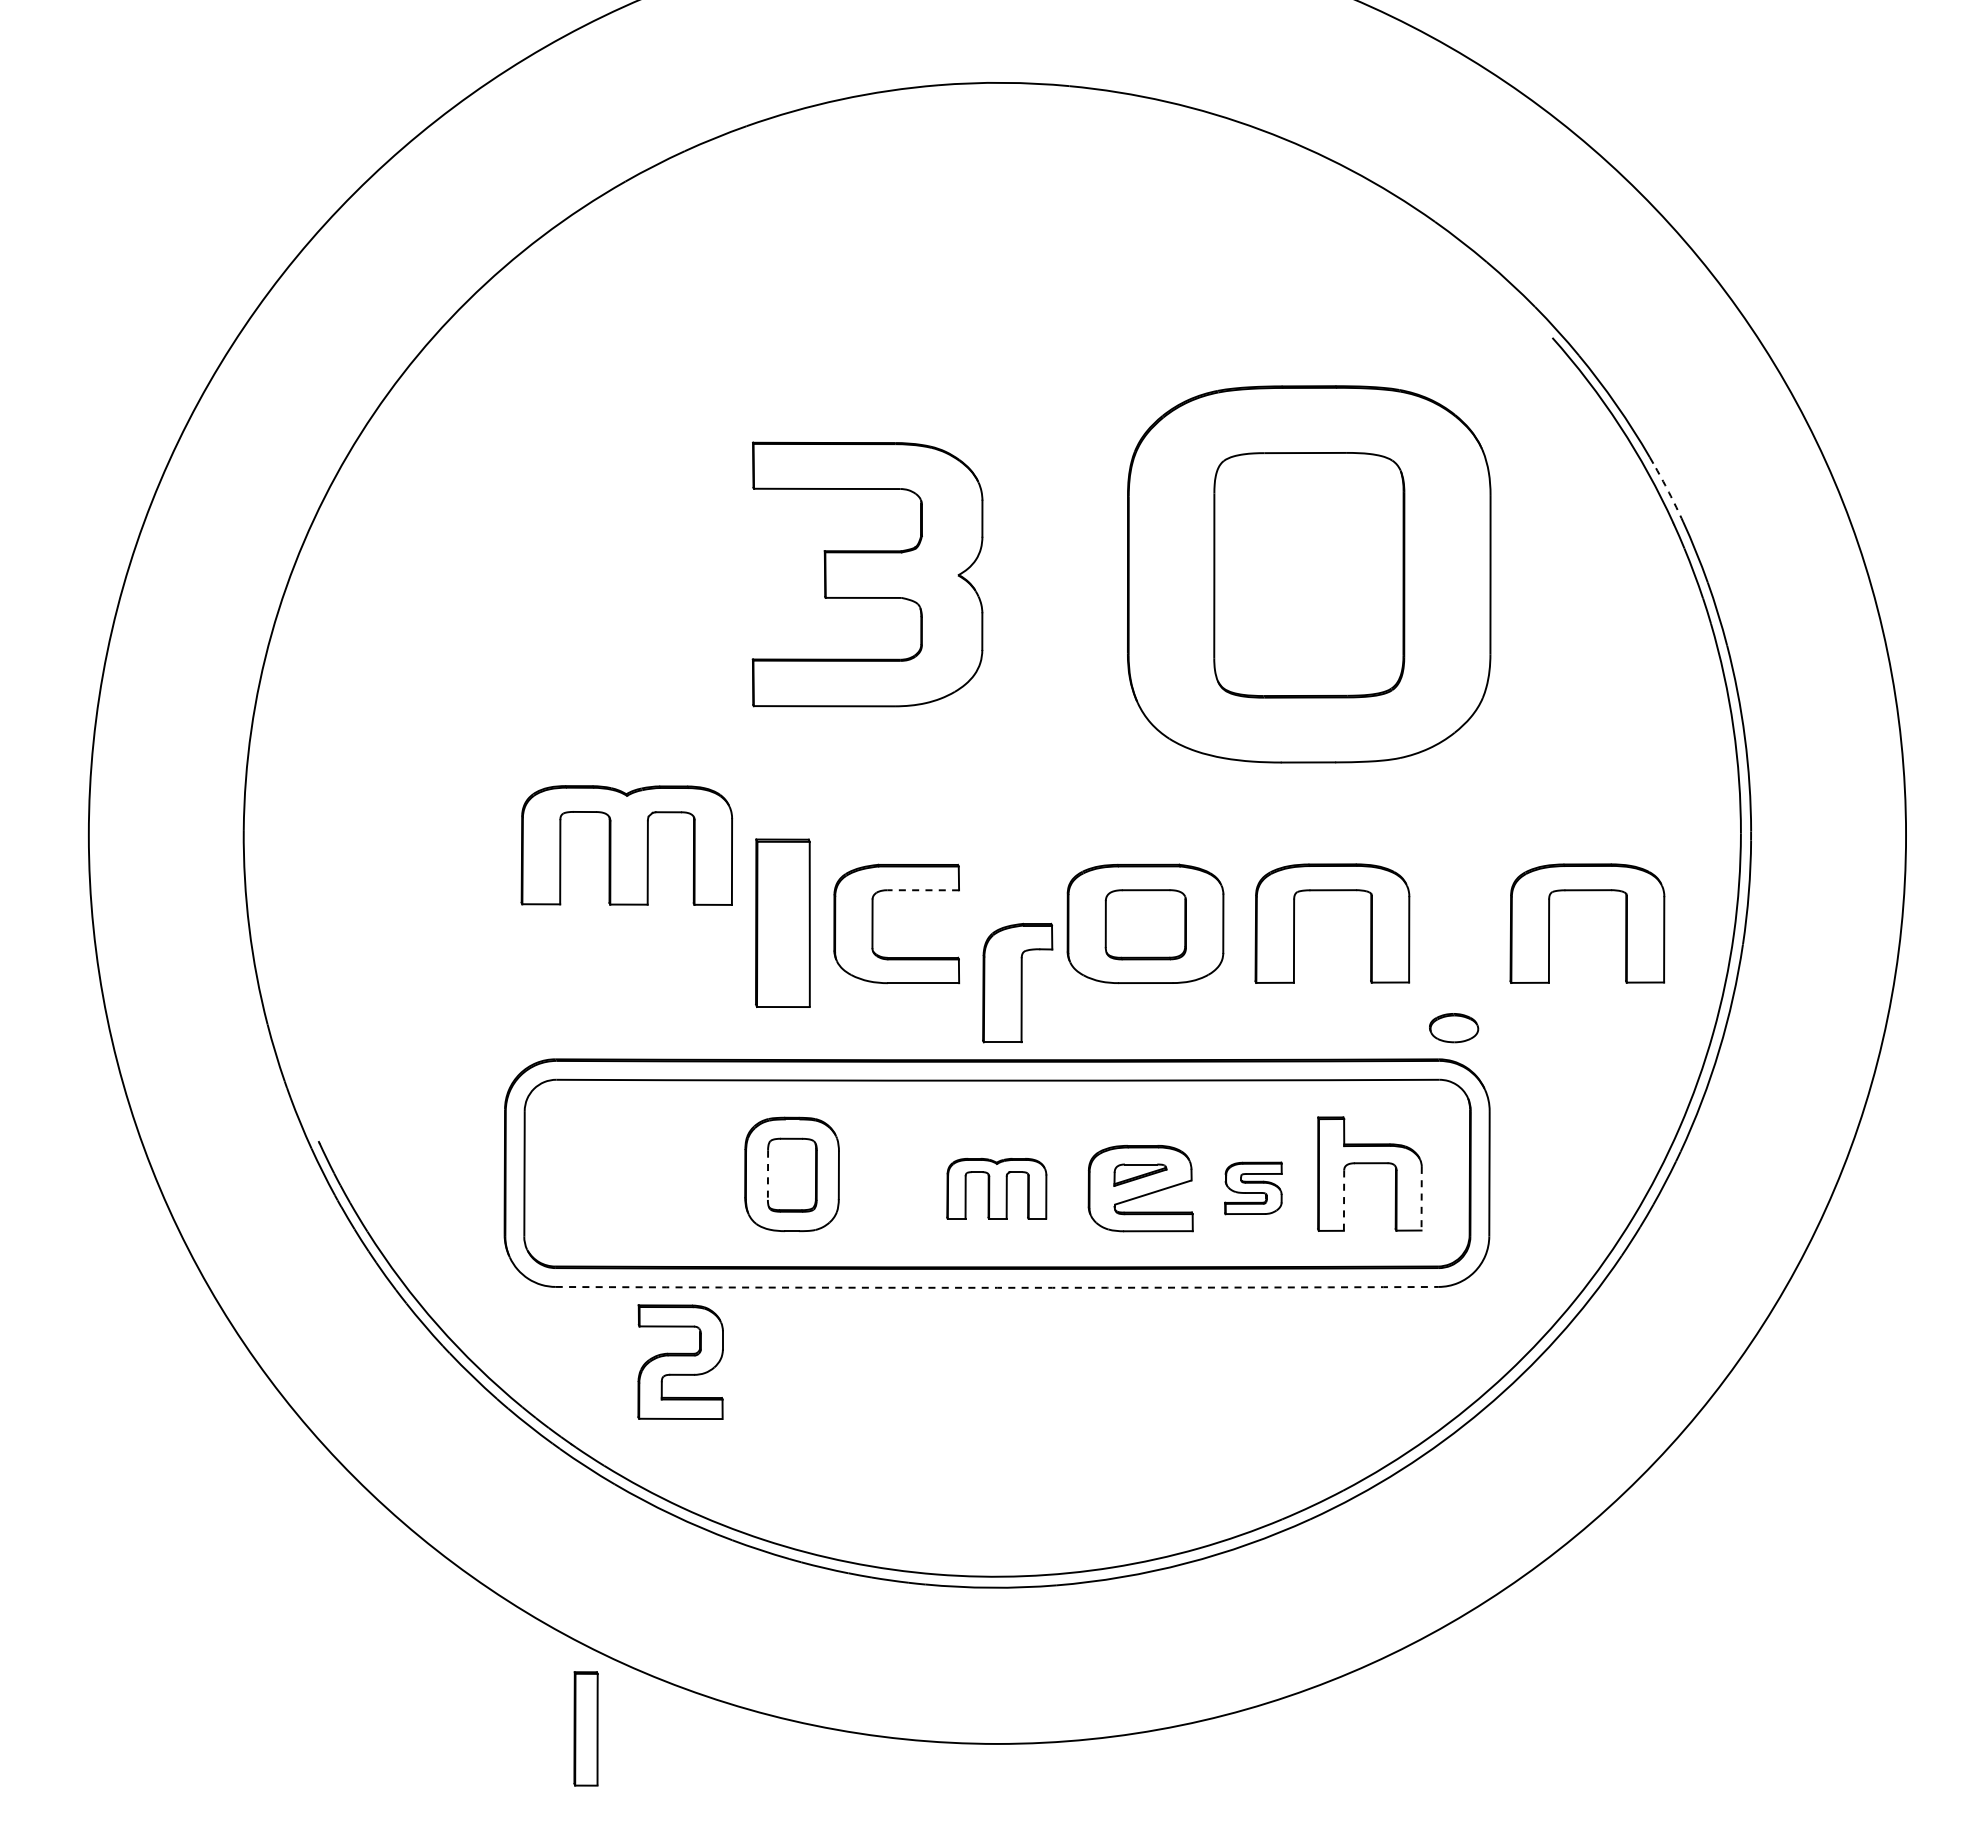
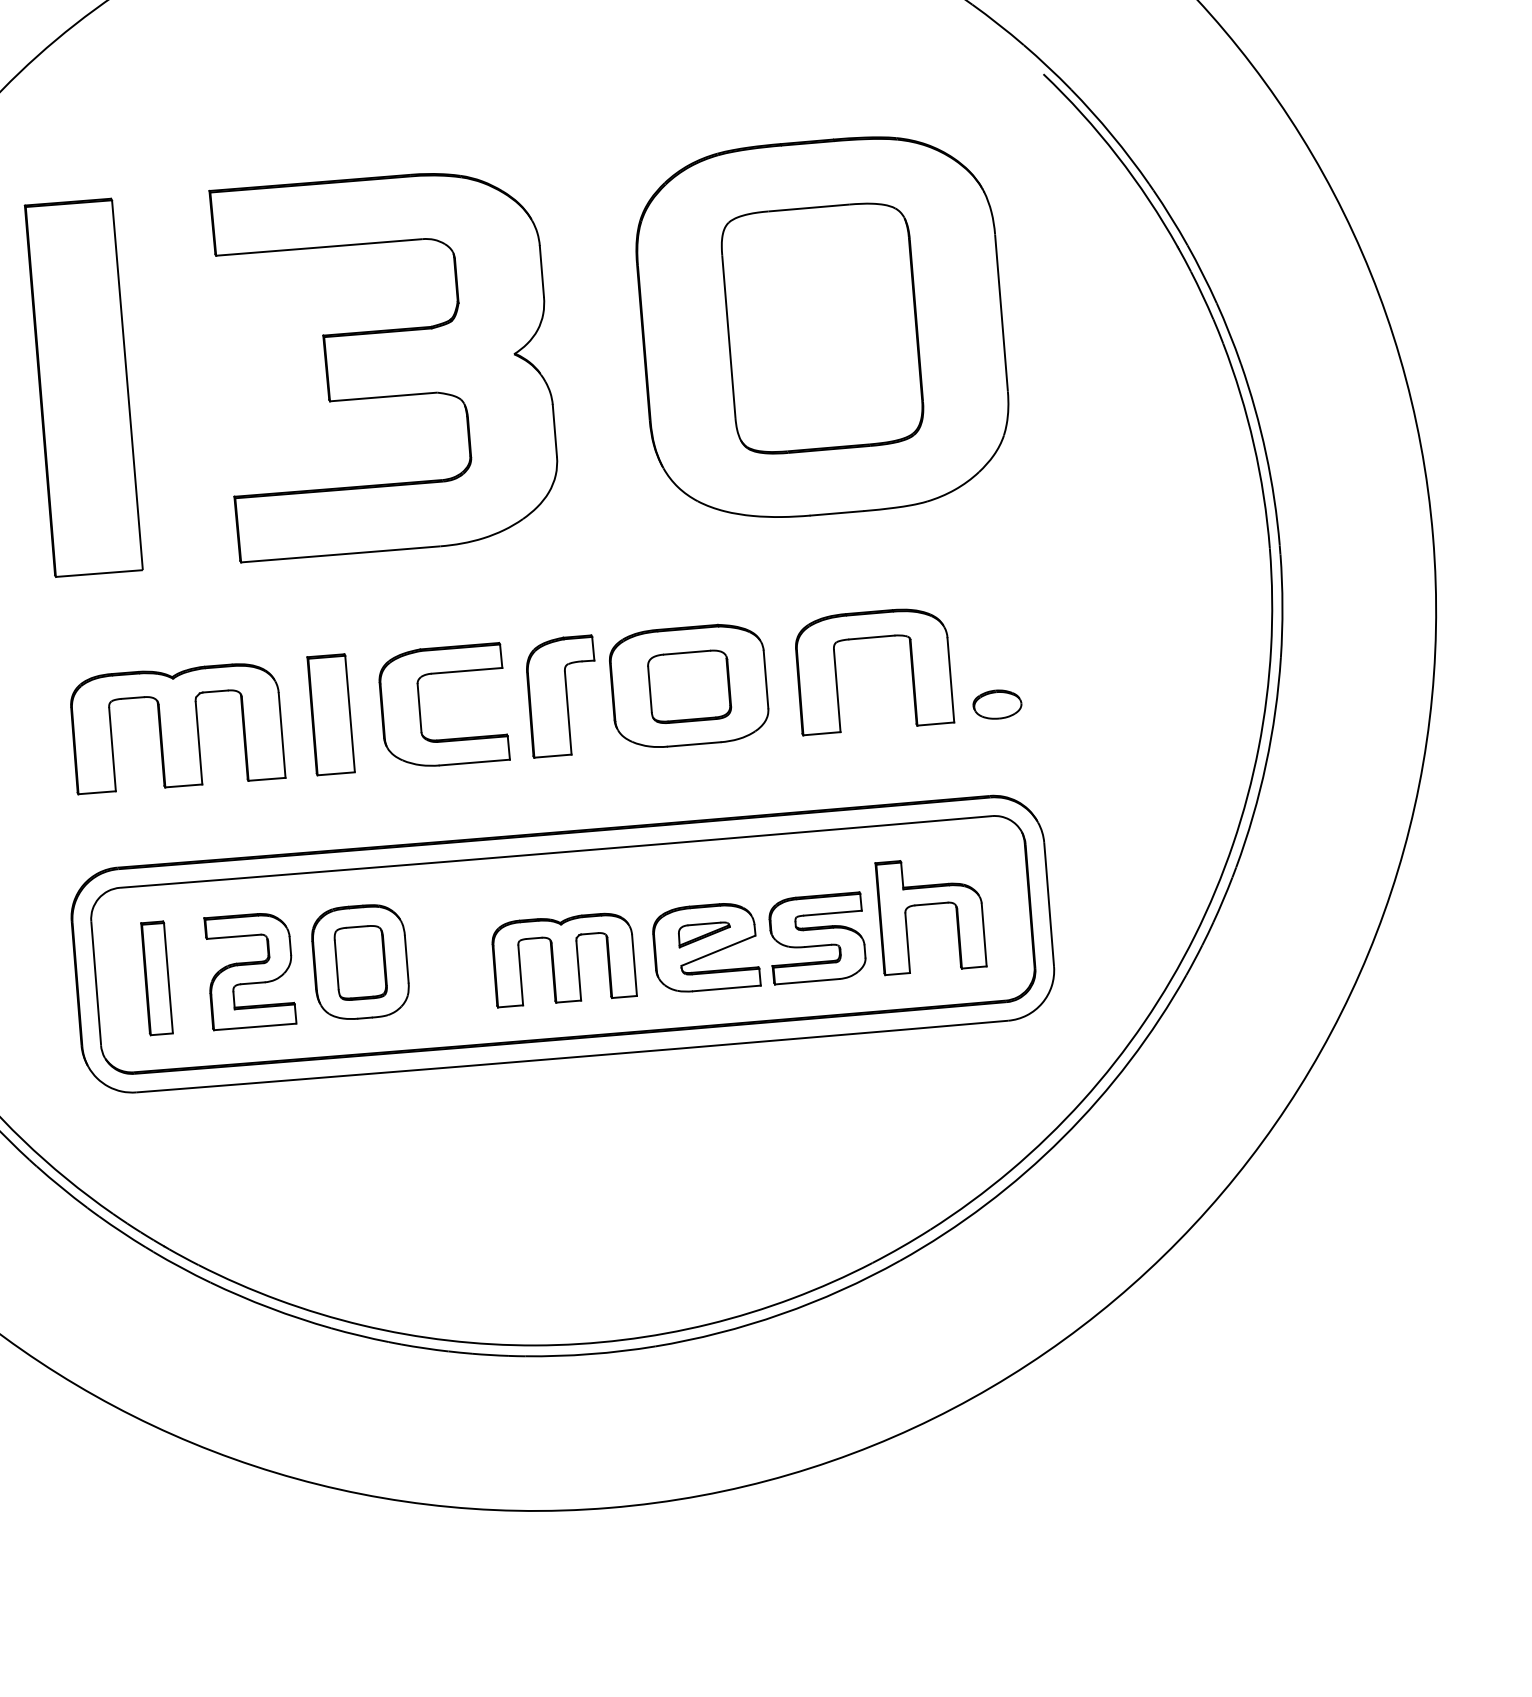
arc: (1668, 492) -> (1170, 217), dashed -> solid
part: (560, 573) -> (82, 387), added
part: (867, 574) -> (386, 363), size x1.43
part: (626, 845) -> (176, 727), moved
line: (923, 890) -> (467, 671), dashed -> solid
part: (1587, 891) -> (1123, 618), removed
part: (782, 922) -> (330, 714), size x0.71
part: (1017, 982) -> (562, 696), moved
part: (1454, 1028) -> (997, 704), moved
line: (767, 1175) -> (336, 965), dashed -> solid
part: (996, 1188) -> (563, 959), size x1.43
part: (1253, 1188) -> (817, 938), size x1.67
line: (1421, 1198) -> (984, 934), dashed -> solid
line: (1344, 1201) -> (908, 944), dashed -> solid
arc: (997, 1287) -> (572, 1057), dashed -> solid
part: (680, 1361) -> (250, 970), moved
part: (585, 1728) -> (156, 977), moved

